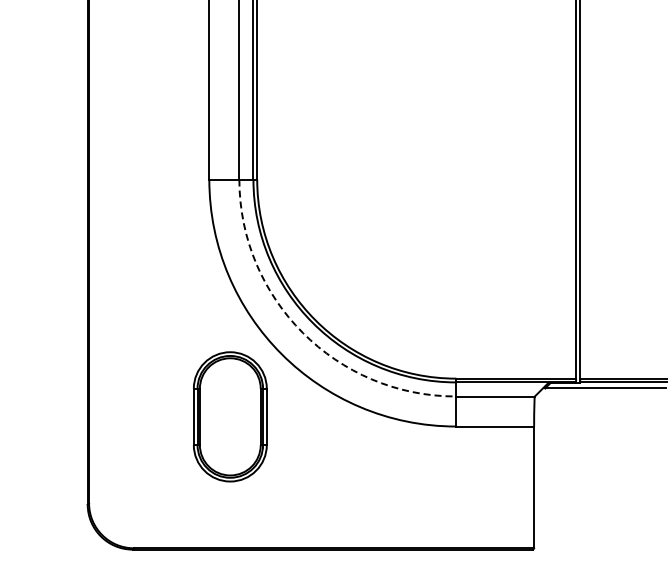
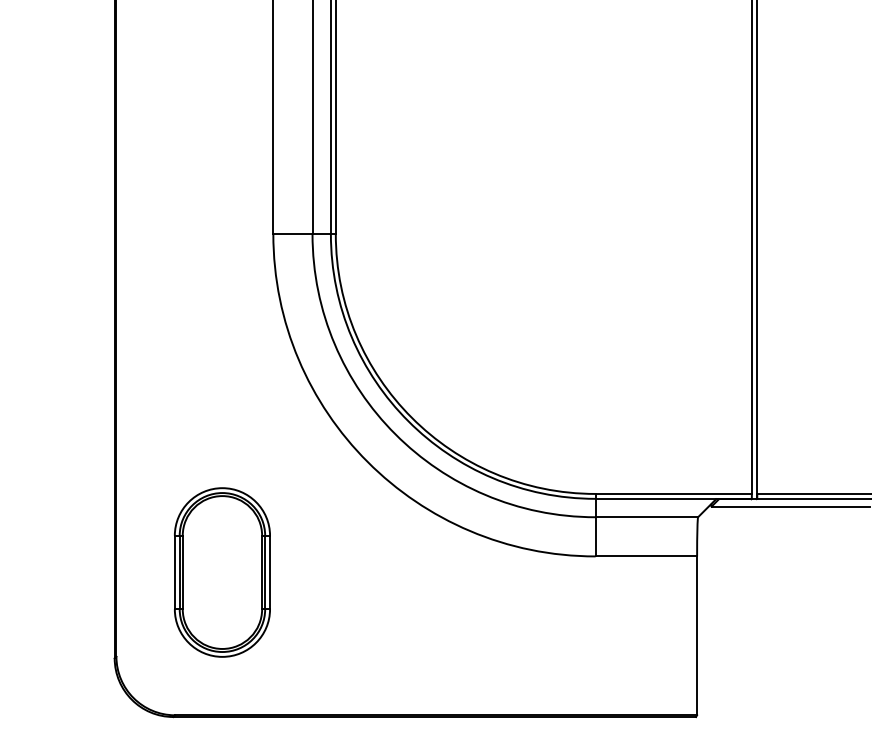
arc: (302, 332) -> (394, 433), dashed -> solid
part: (230, 416) -> (222, 572), moved

